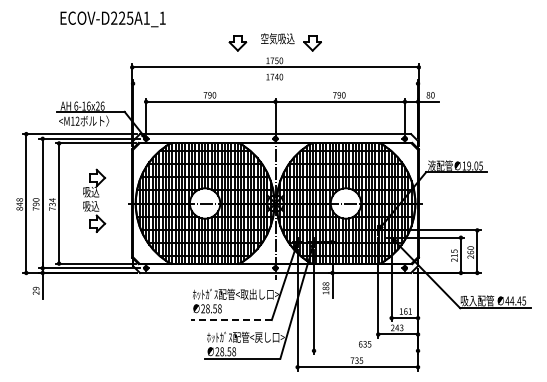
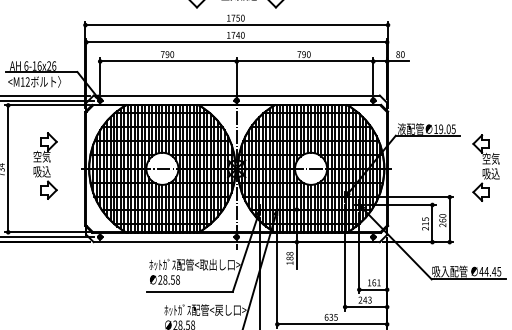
line: (275, 83) -> (236, 42), added
text: (91, 191) -> (42, 156), 吸込 -> 空気
part: (511, 202) -> (485, 167), added
line: (231, 320) -> (190, 292), dashed -> solid
line: (366, 350) -> (332, 323), added

